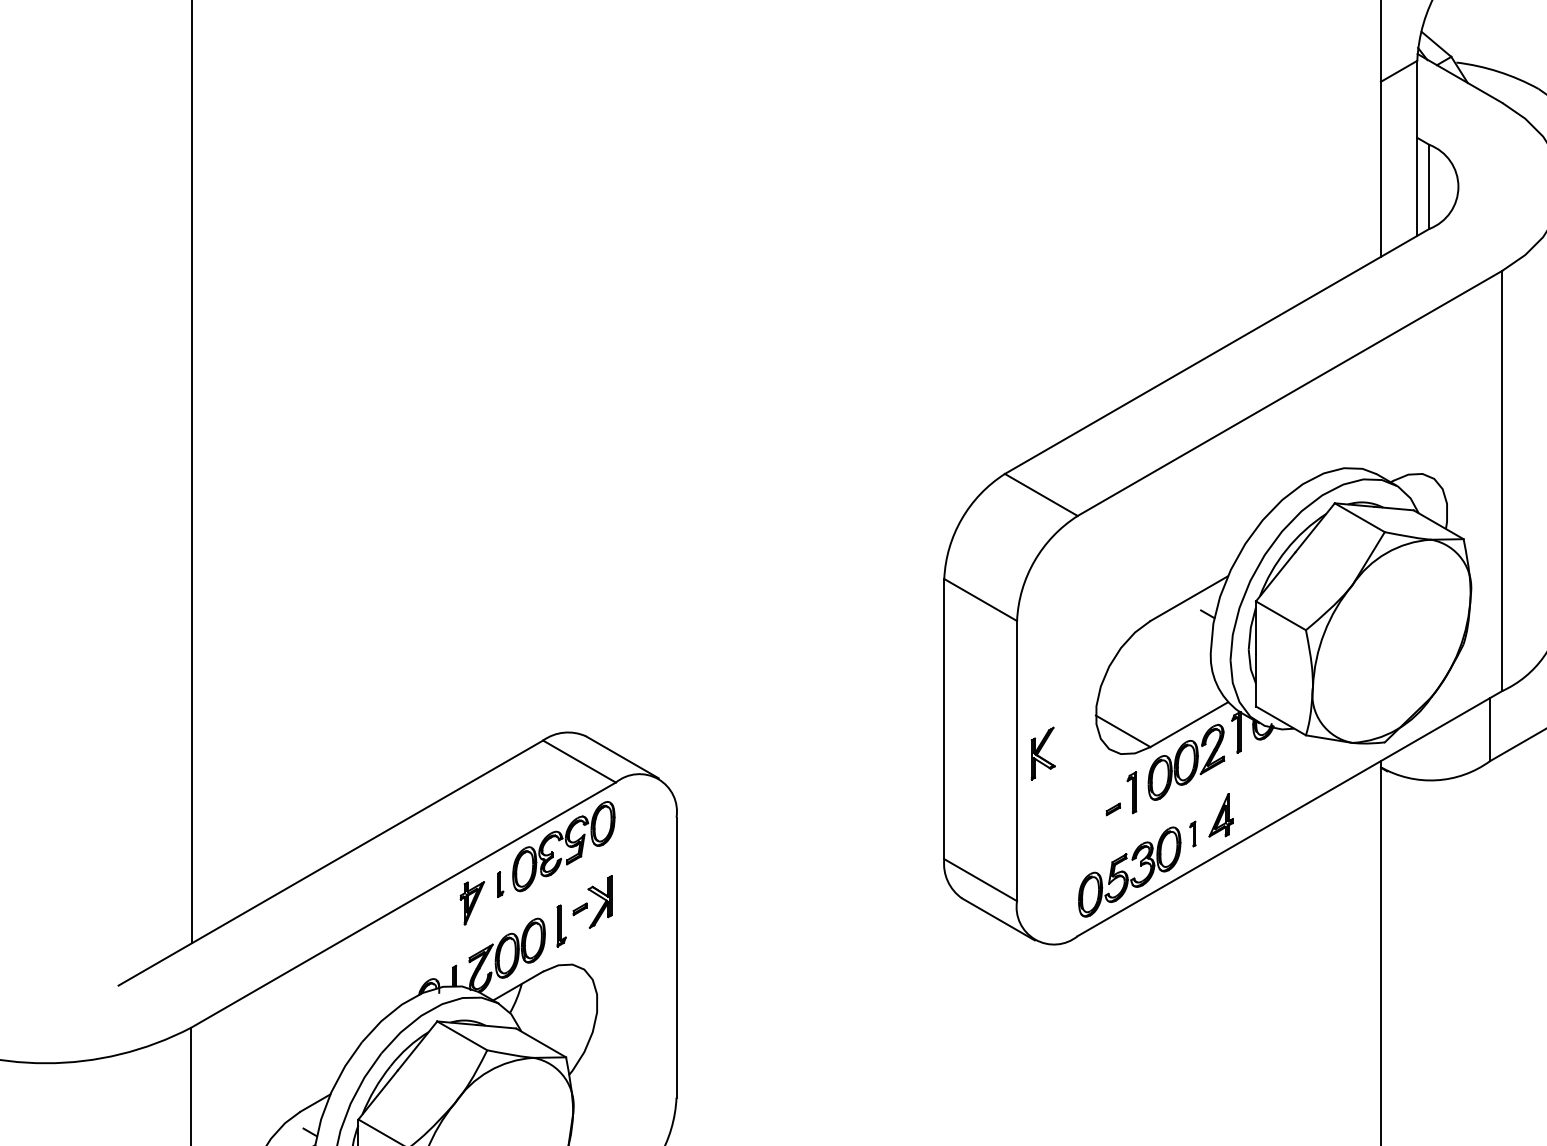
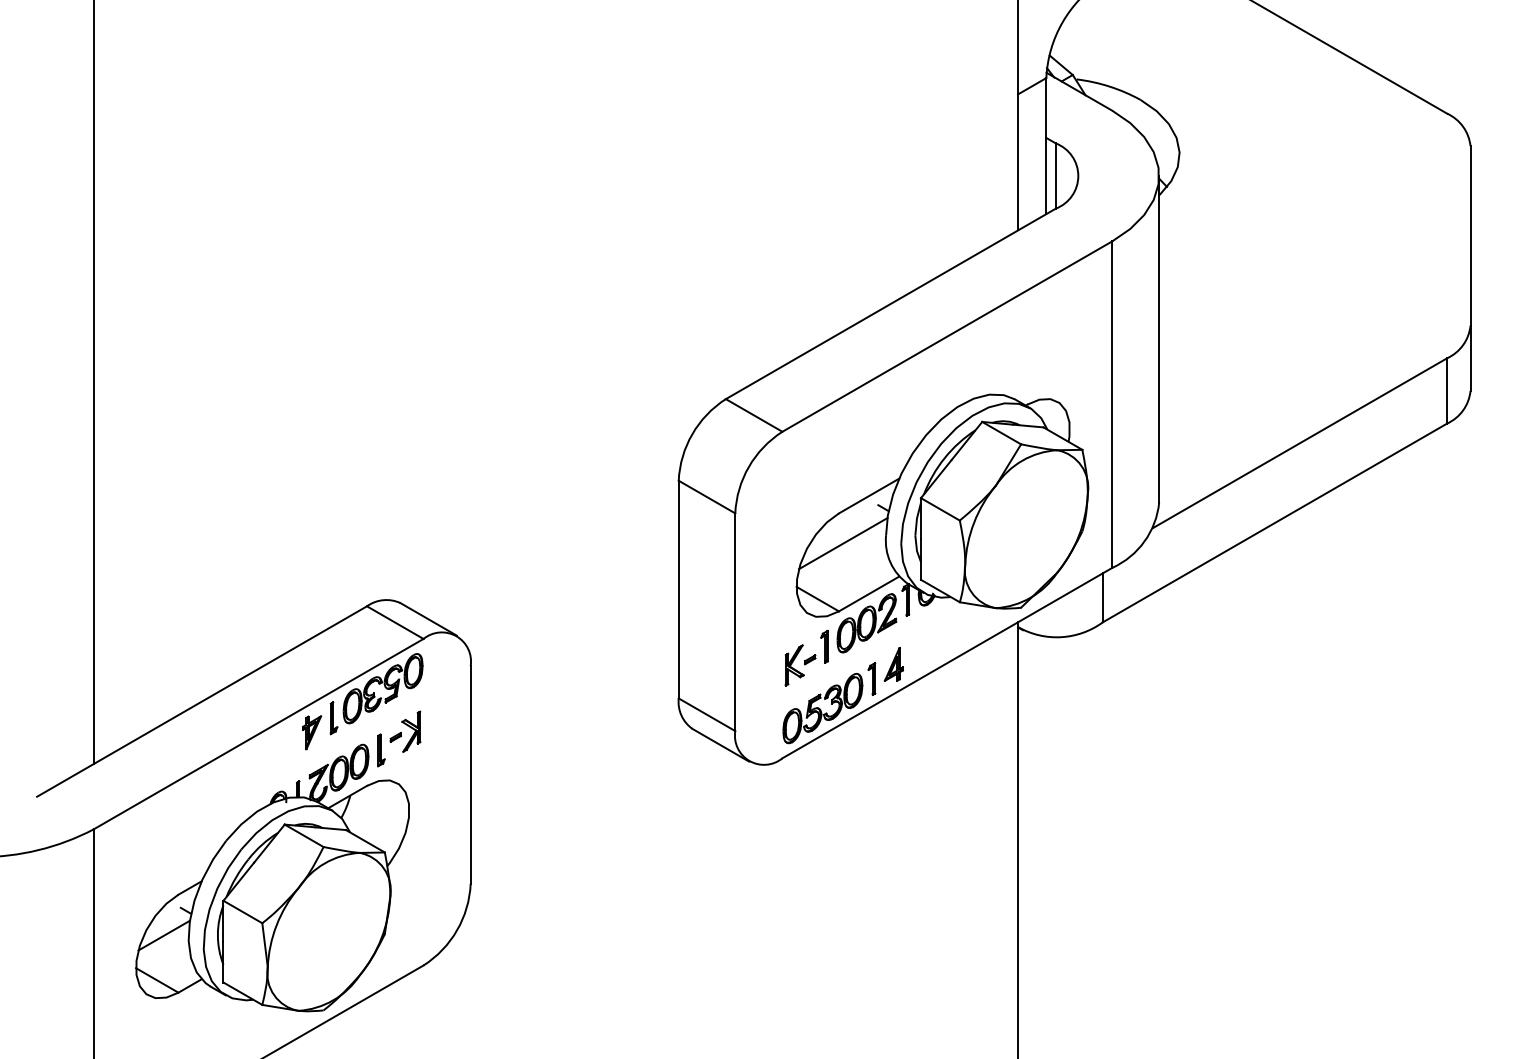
line: (1156, 659) -> (843, 543), added
part: (1043, 753) -> (794, 665), moved
part: (1192, 833) -> (871, 678), size x1.67
part: (500, 884) -> (333, 718), size x1.67

